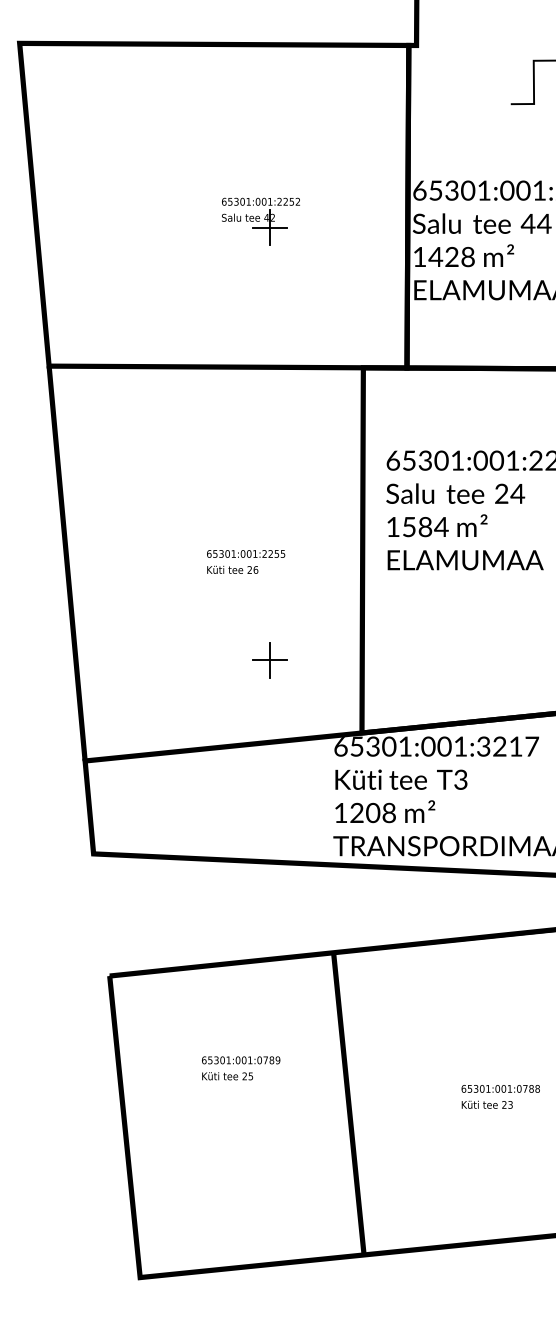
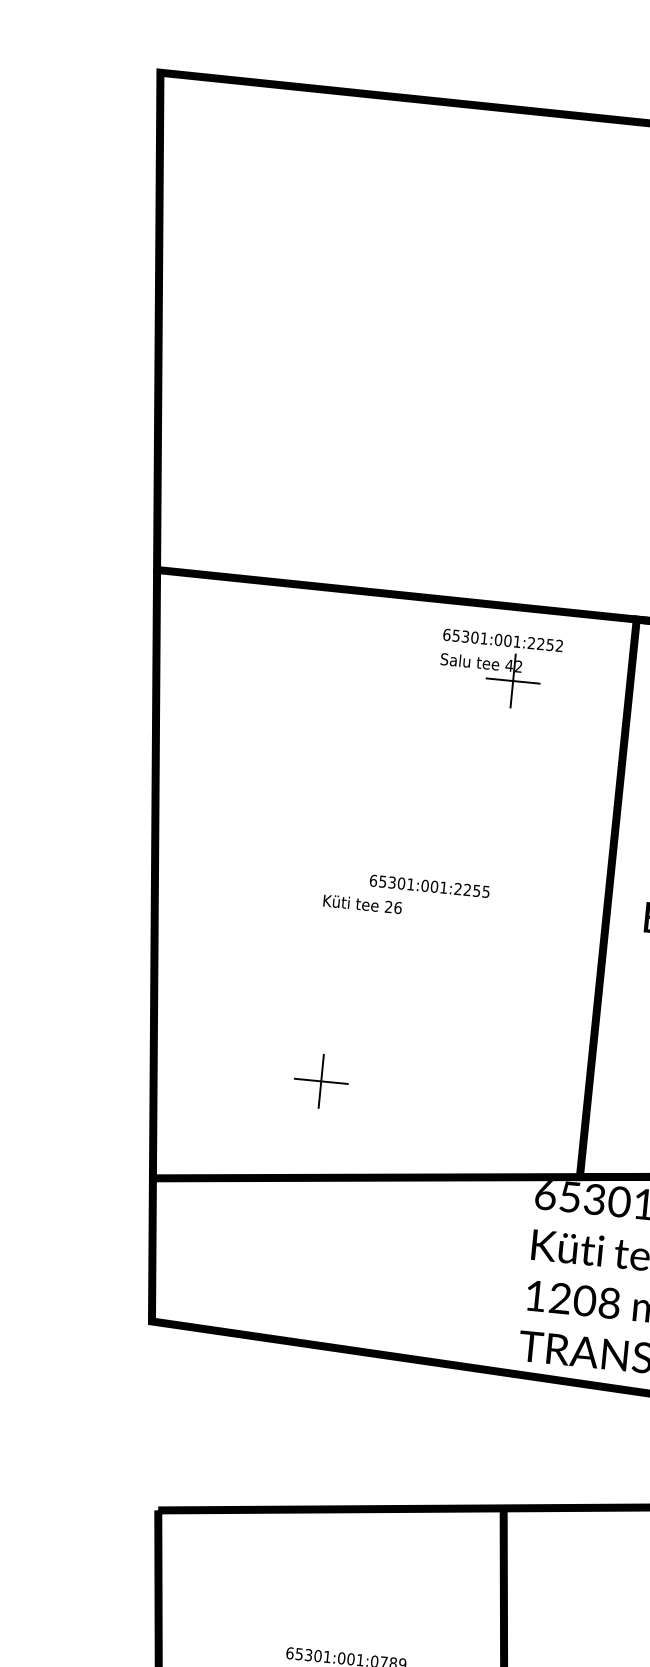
part: (260, 221) -> (499, 670), moved
text: (232, 569) -> (362, 903), moved
part: (269, 660) -> (320, 1081), moved

